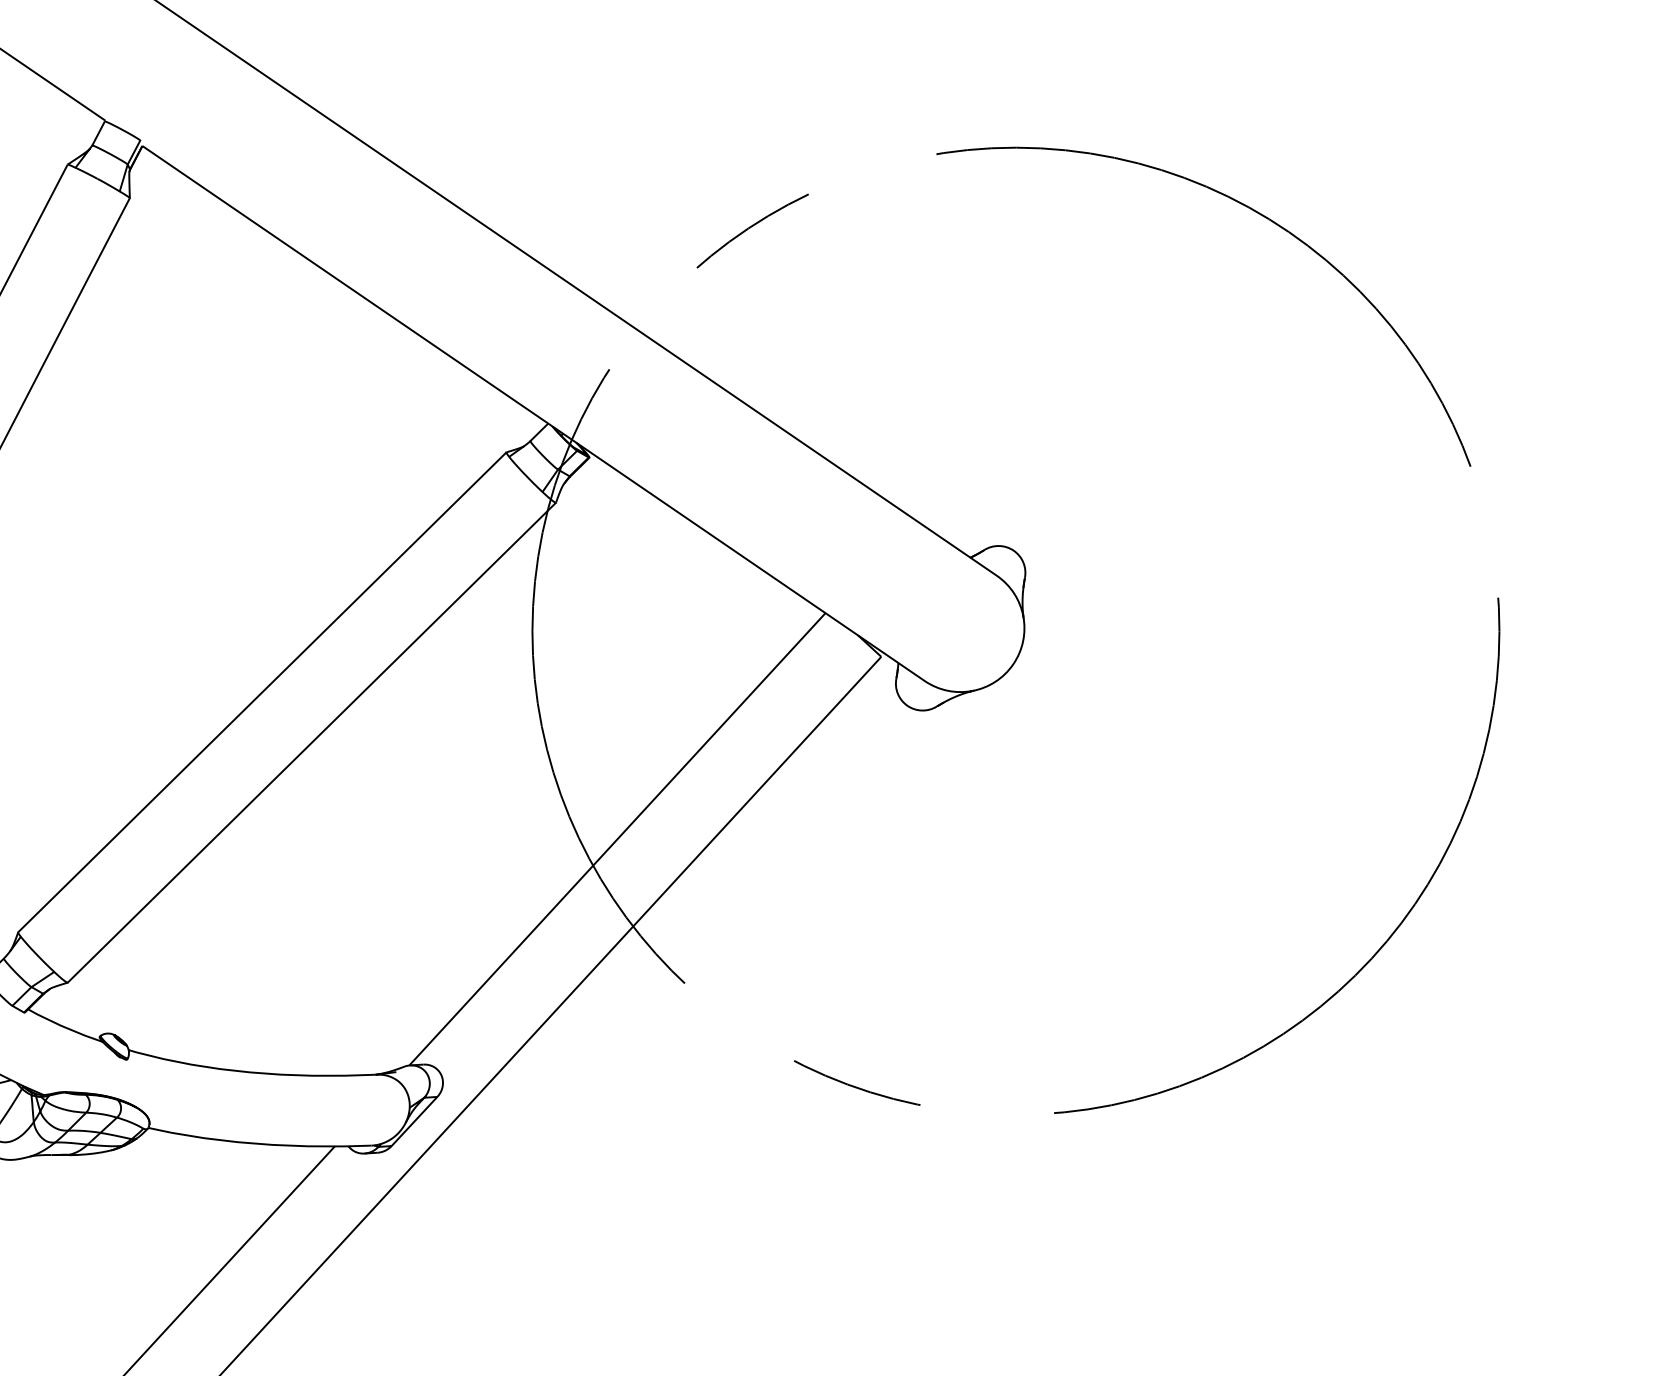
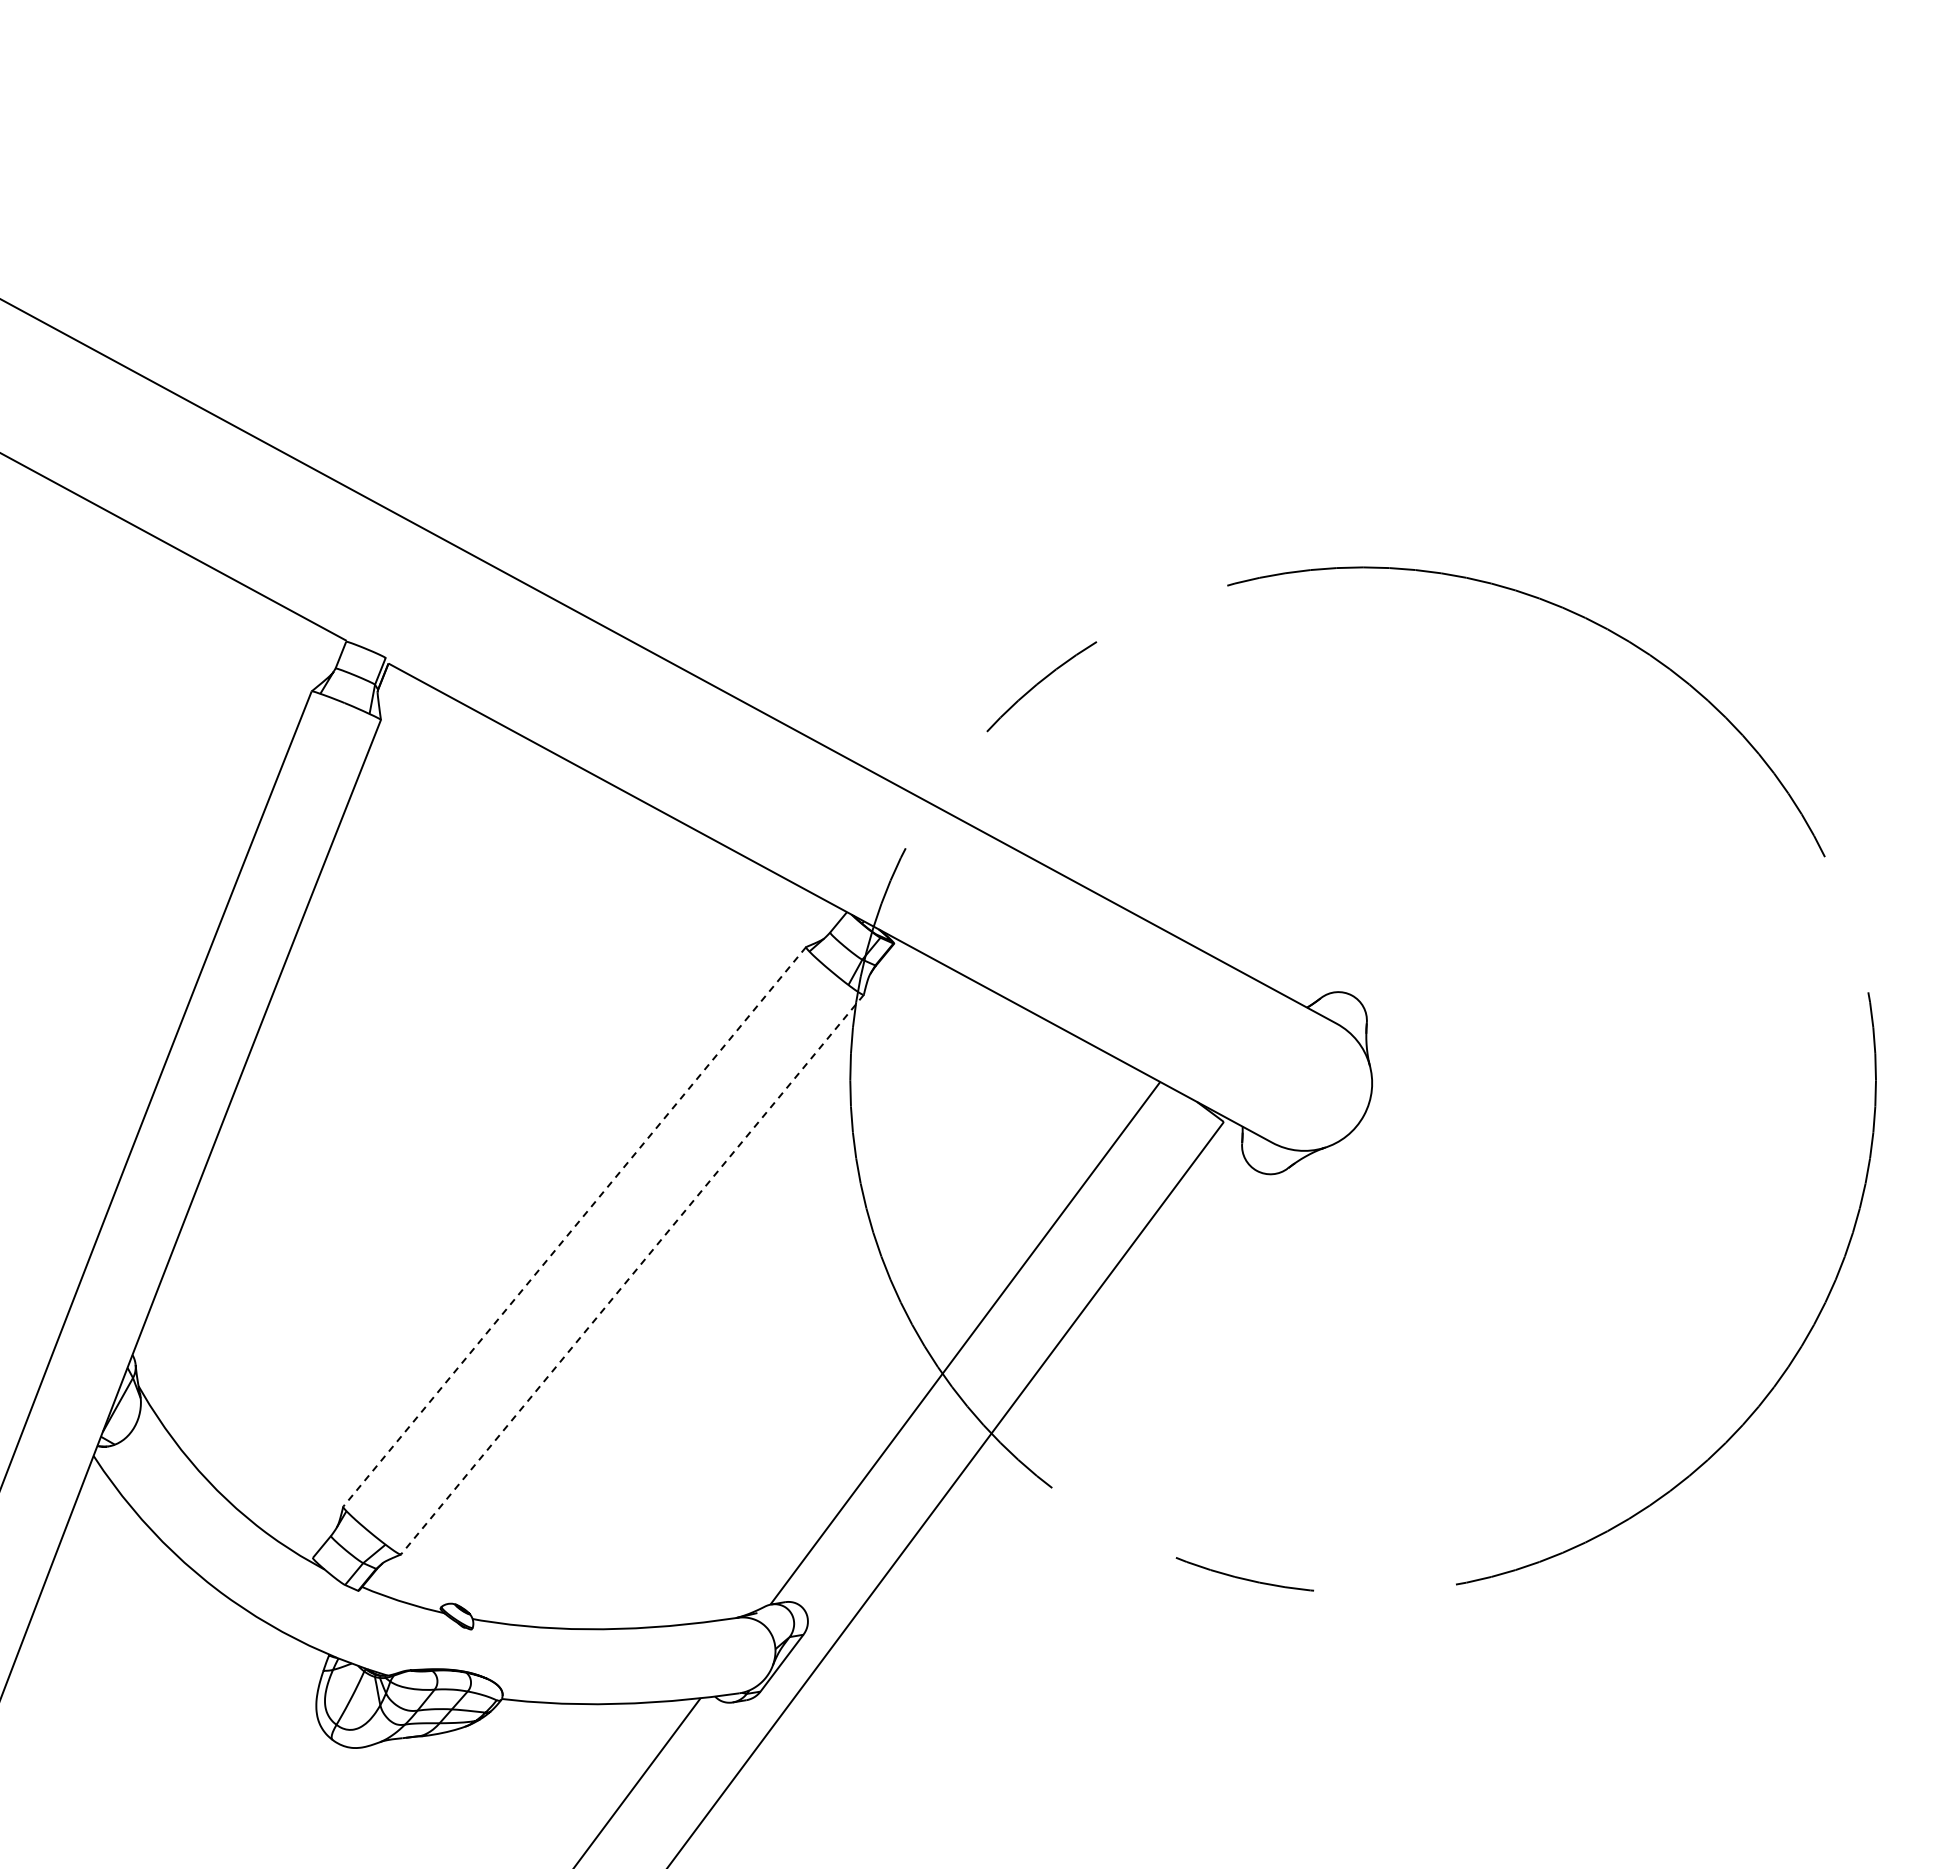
line: (262, 692) -> (574, 1227), solid -> dashed
line: (311, 743) -> (632, 1275), solid -> dashed

